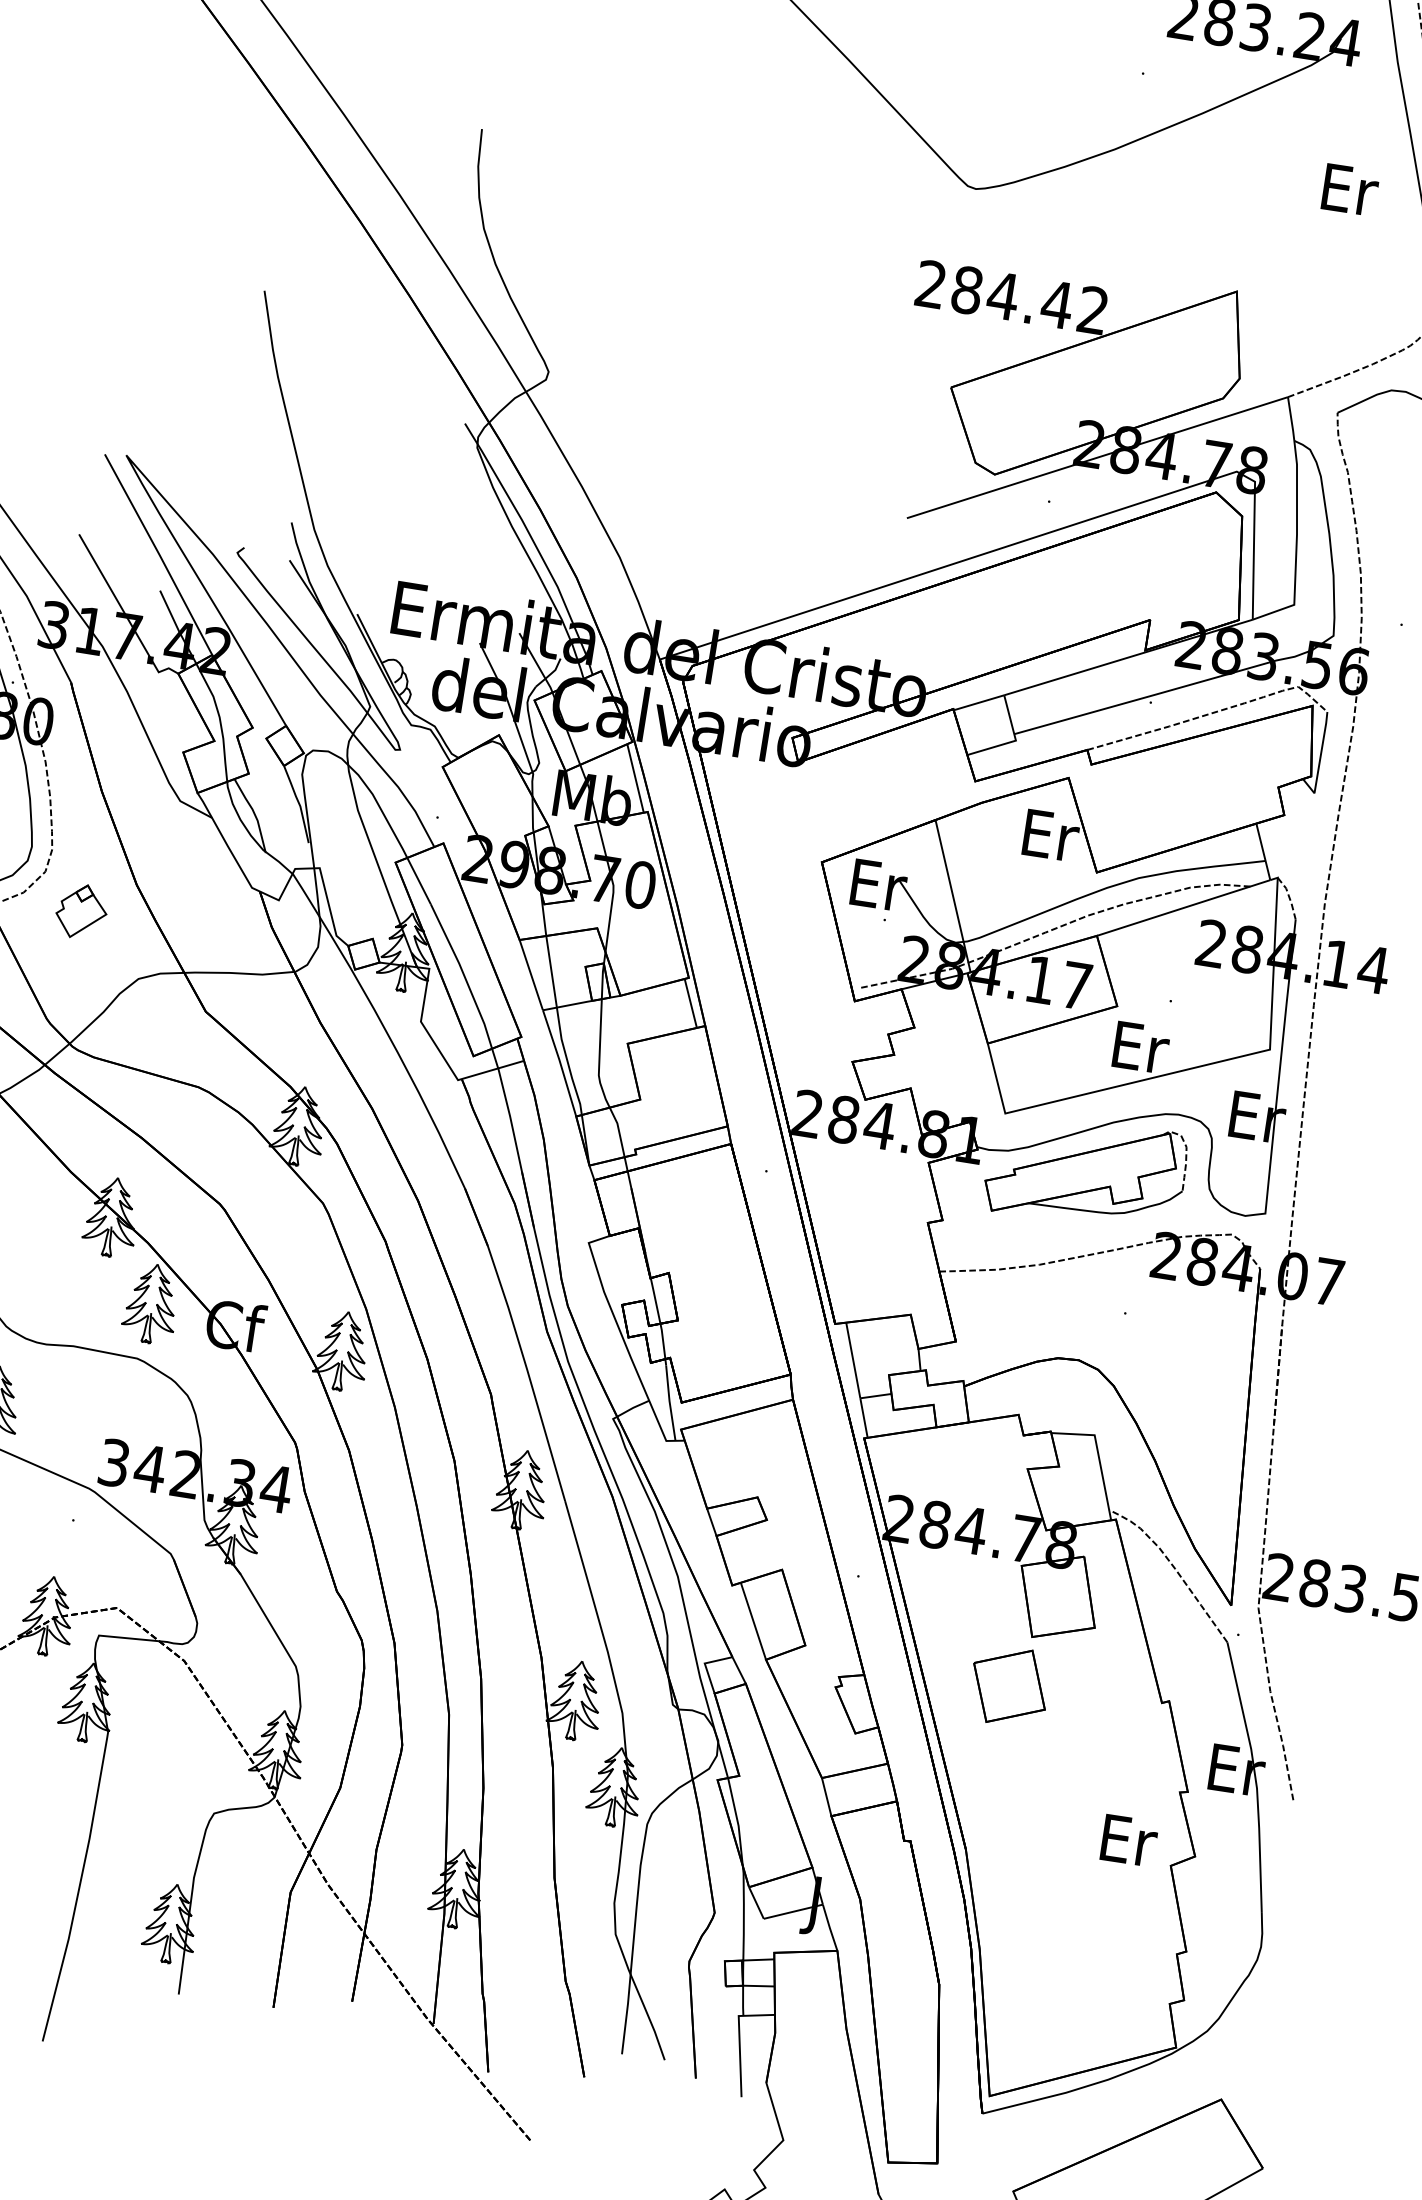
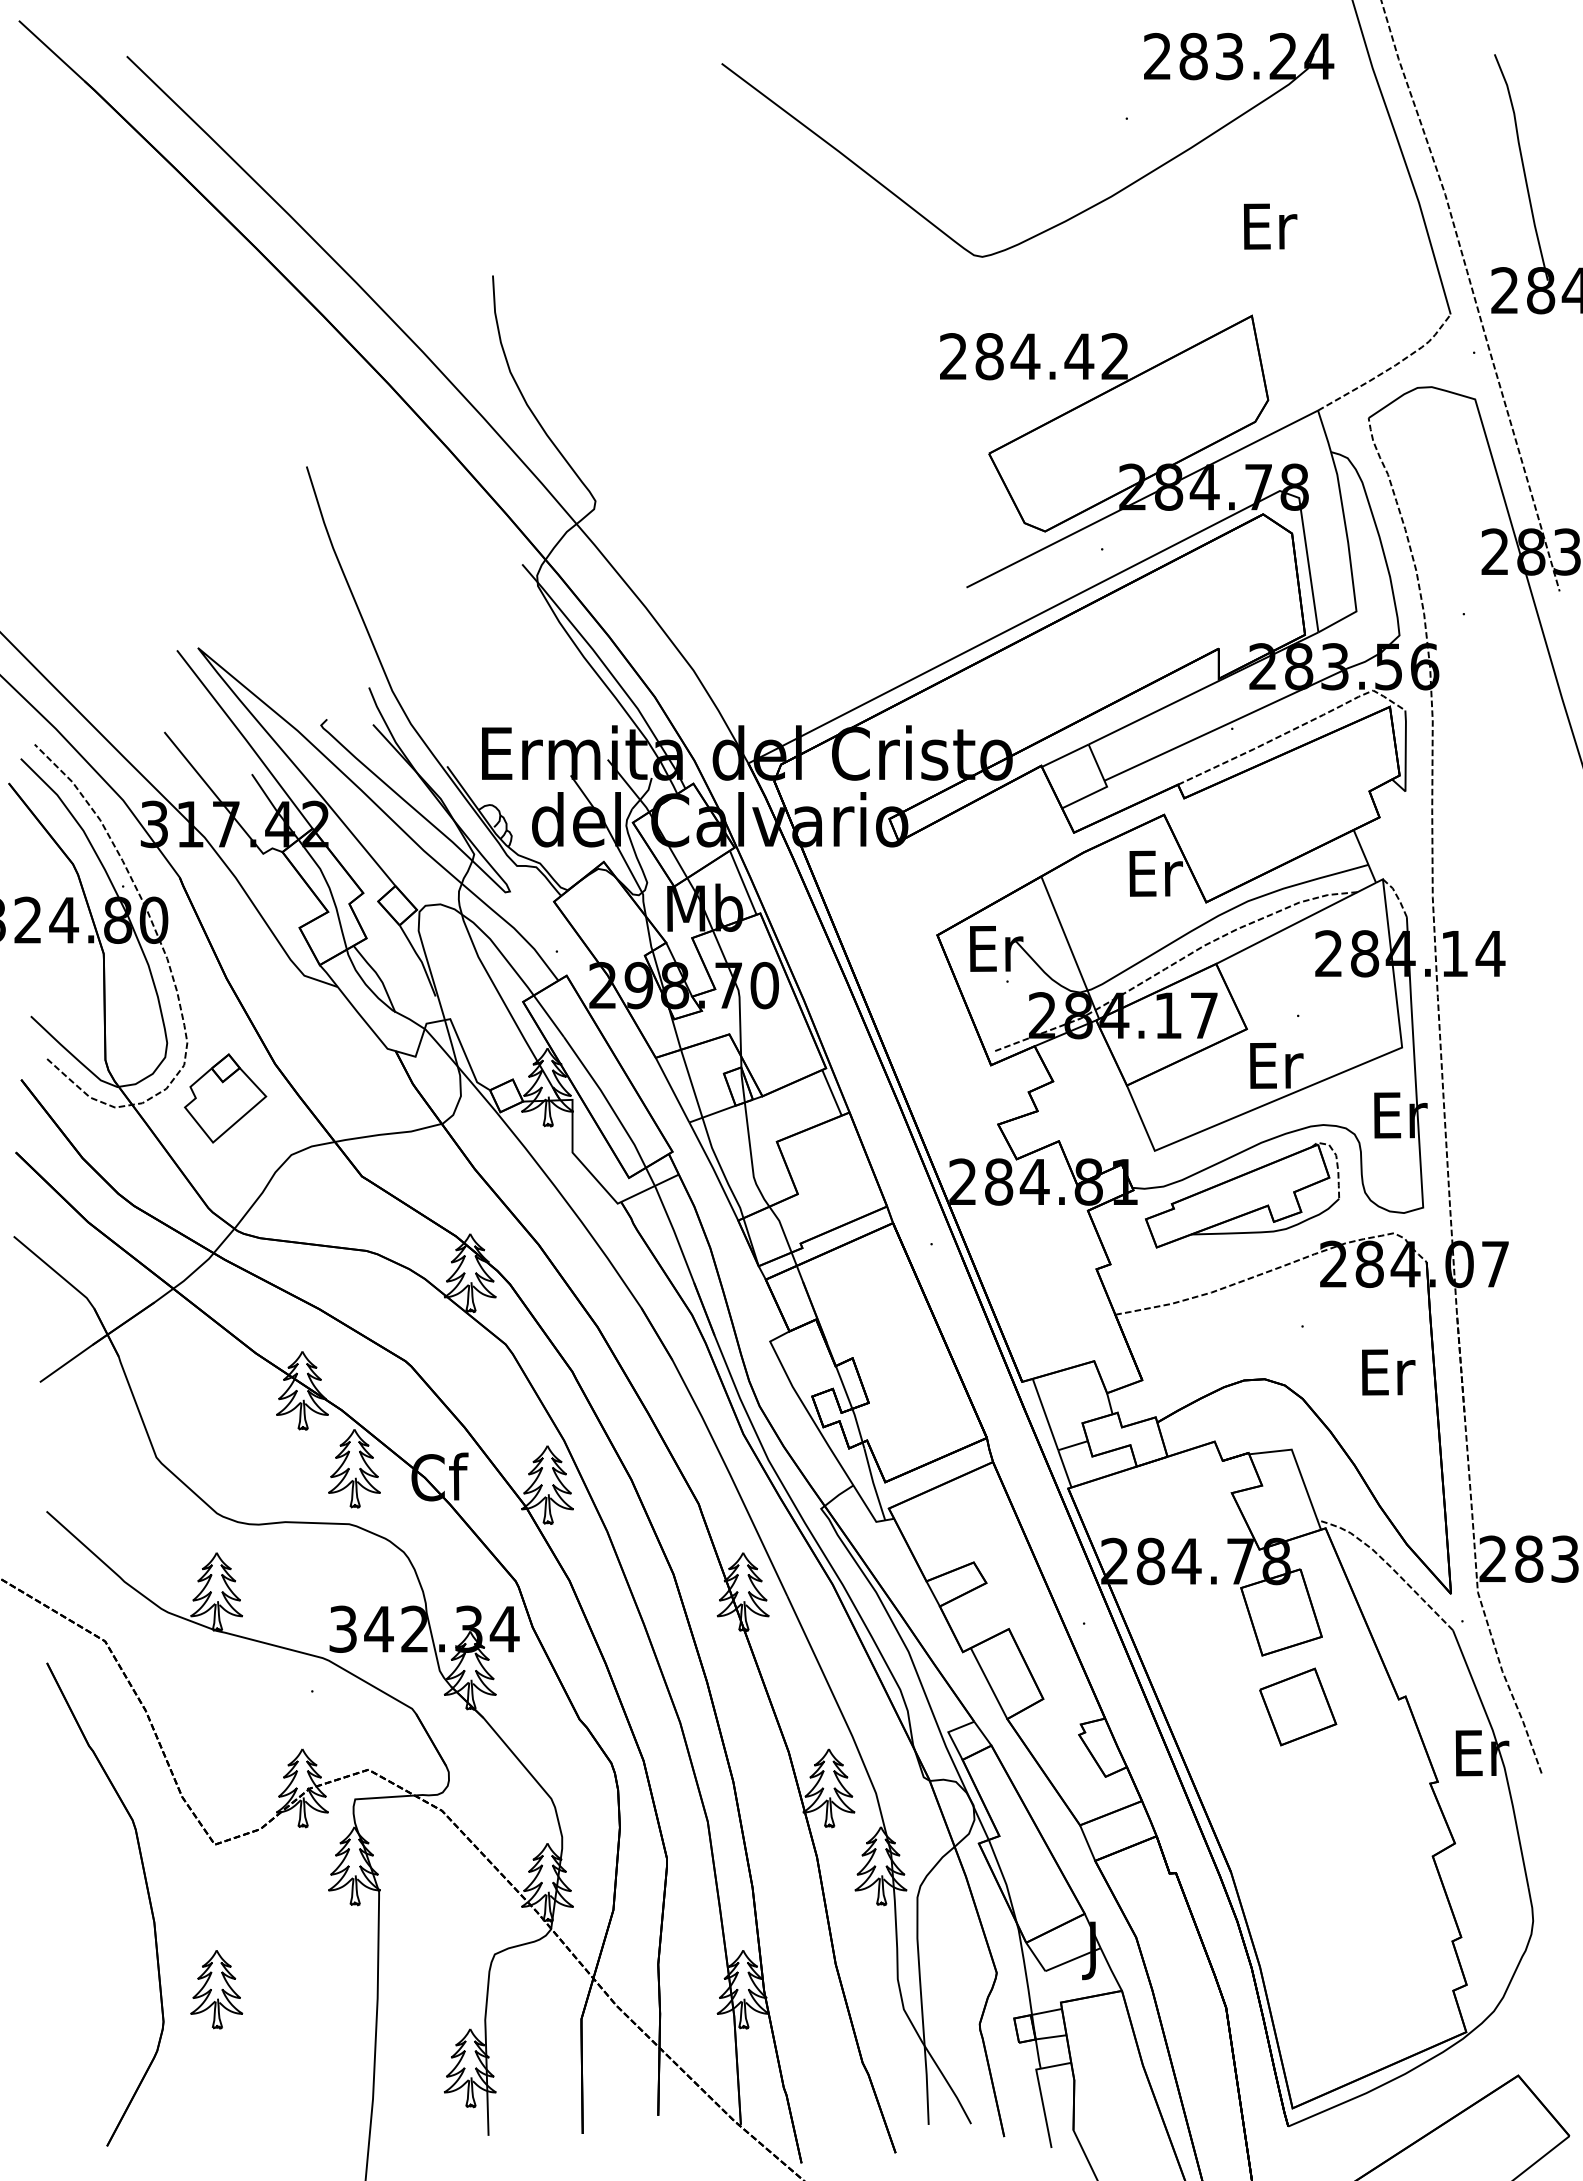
text: (1350, 189) -> (1270, 226), moved
part: (81, 911) -> (225, 1098), size x1.67
part: (1010, 1685) -> (1298, 1706), moved
text: (1129, 1840) -> (1388, 1372), moved

